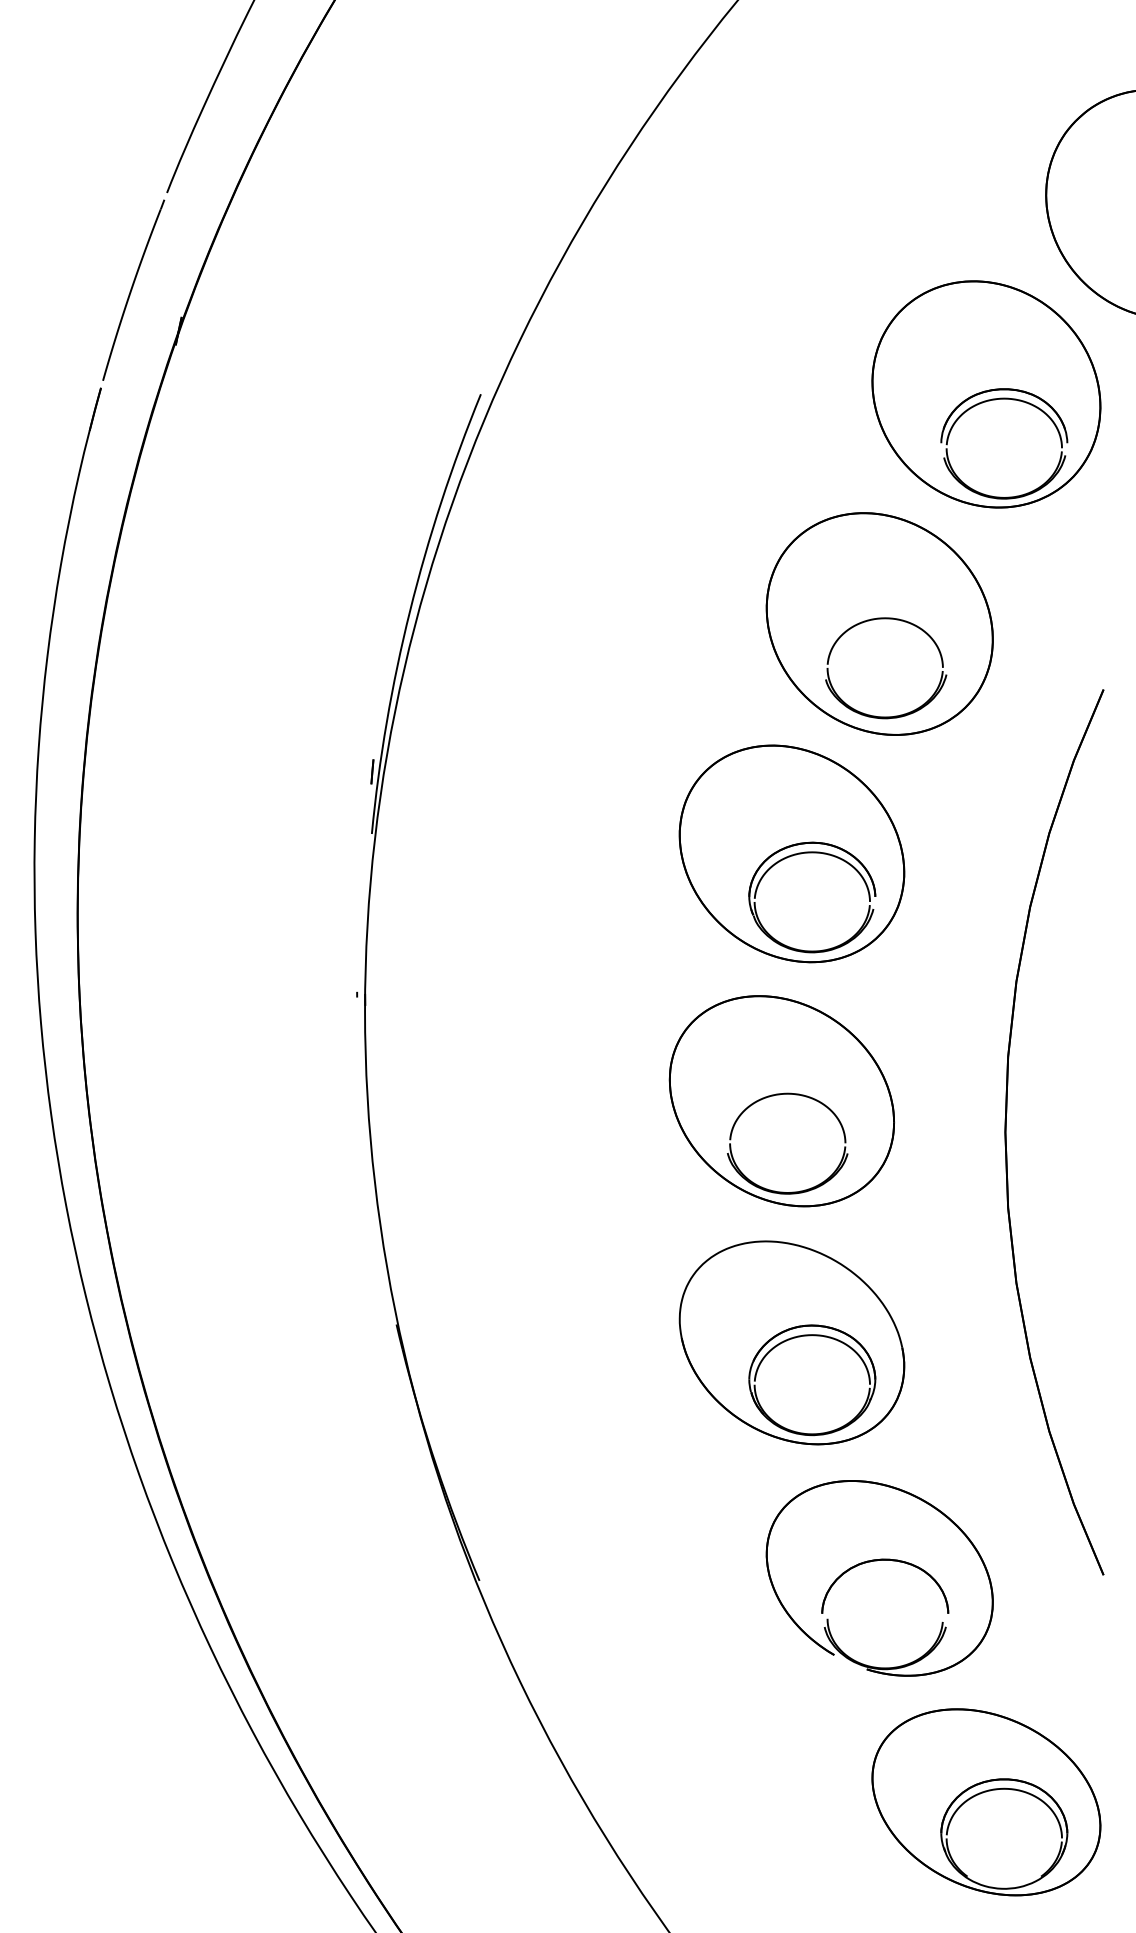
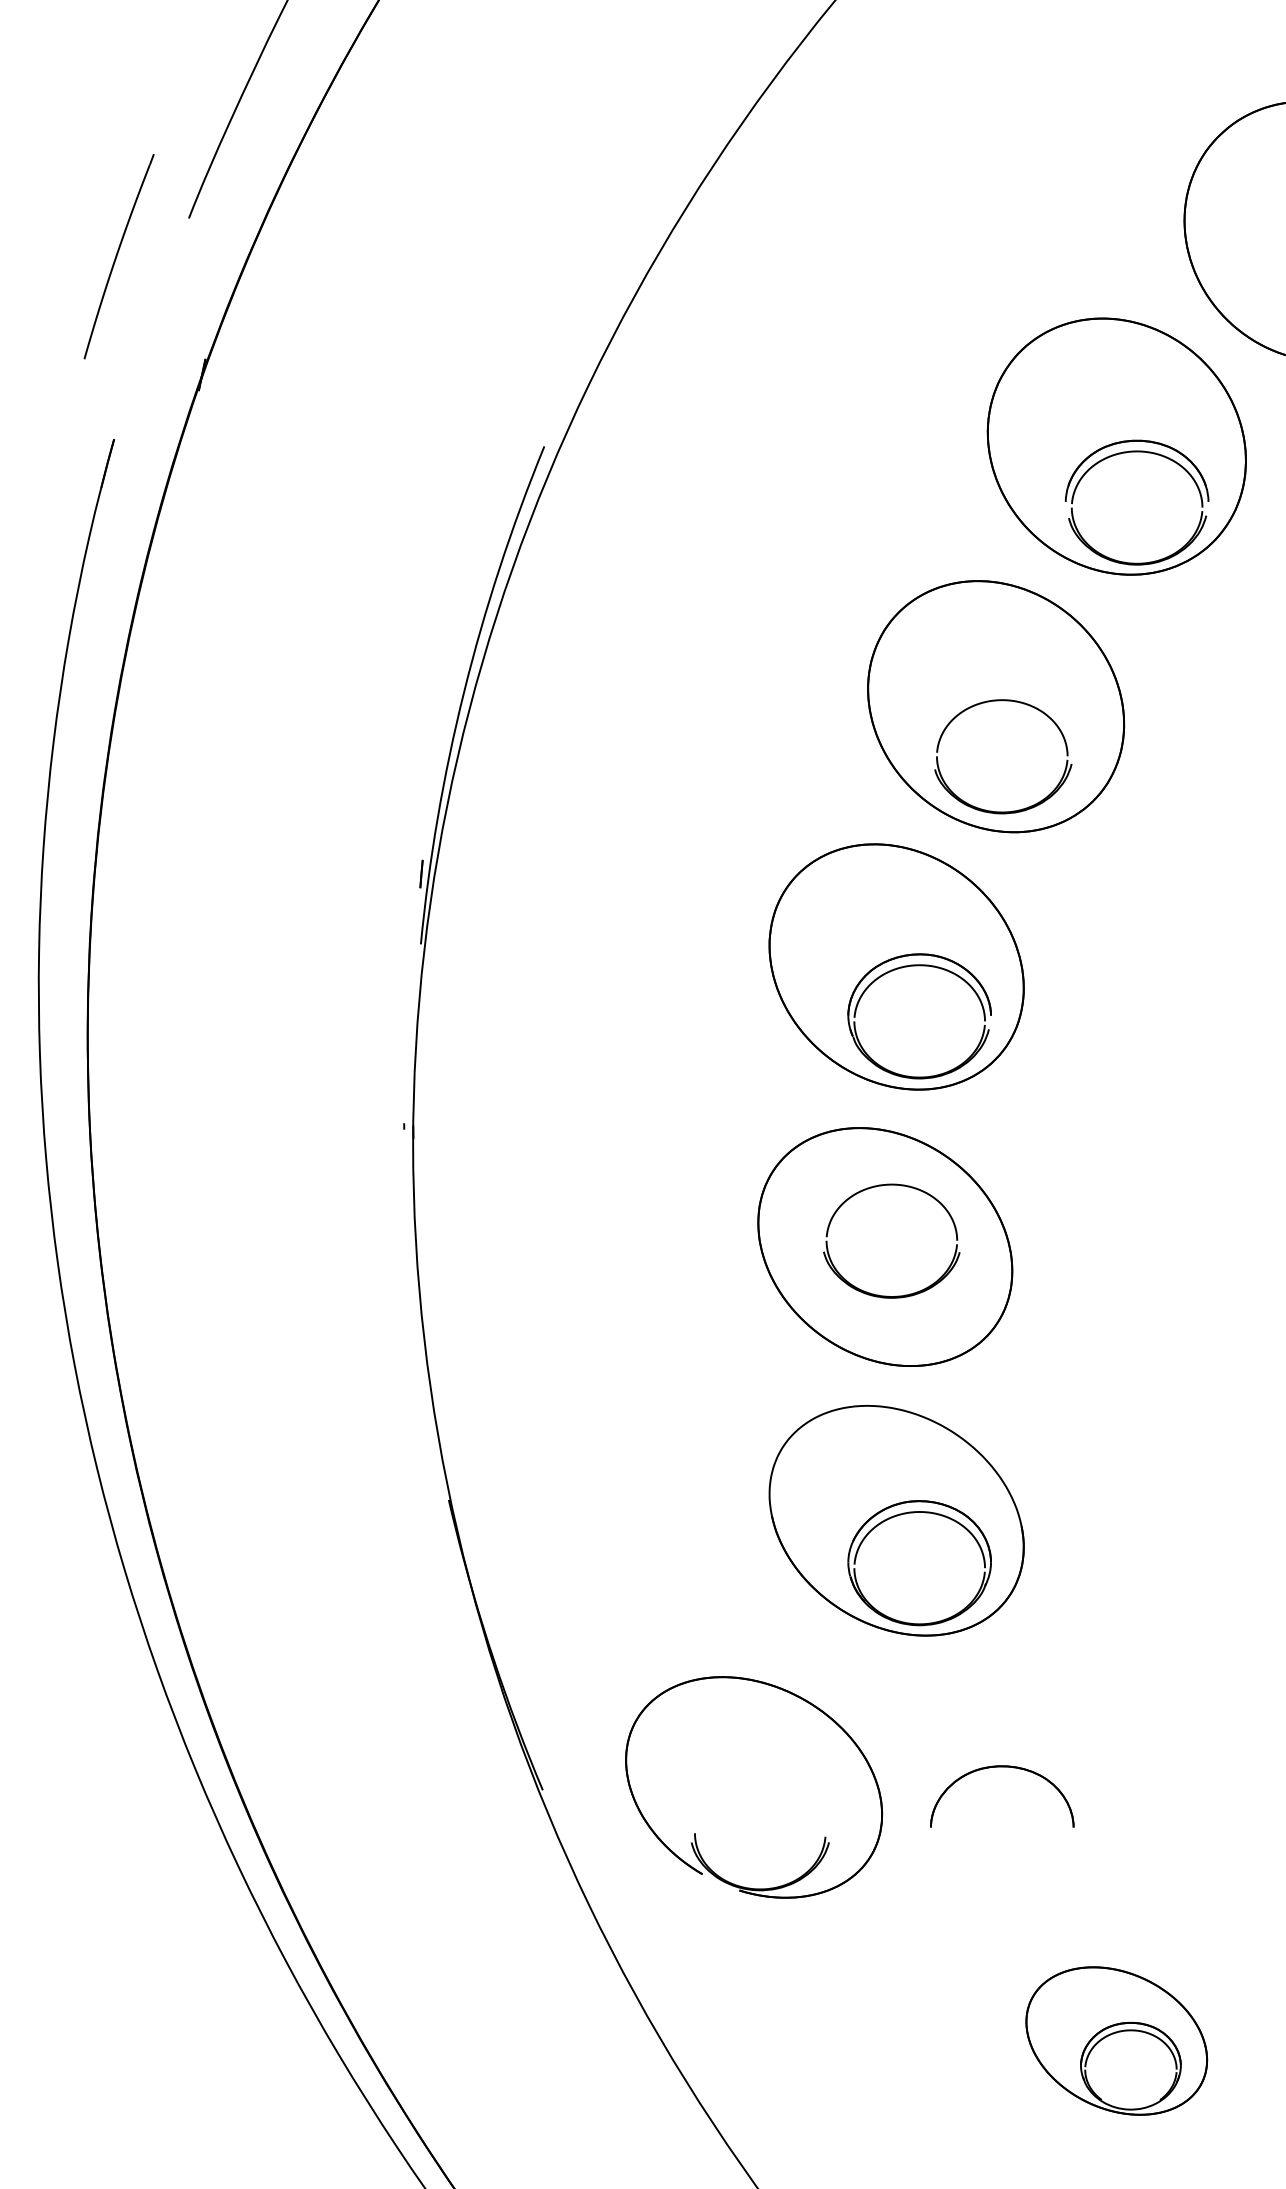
part: (133, 290) -> (118, 256), moved
part: (779, 1095) -> (882, 1186), moved
part: (1006, 1132) -> (1139, 1282), removed
part: (828, 1619) -> (695, 1833), moved
part: (986, 1801) -> (1116, 2040), size x0.7

